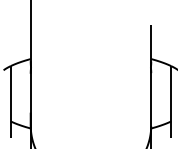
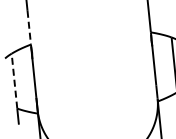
line: (30, 42) -> (29, 28), solid -> dashed
line: (10, 93) -> (14, 80), solid -> dashed

